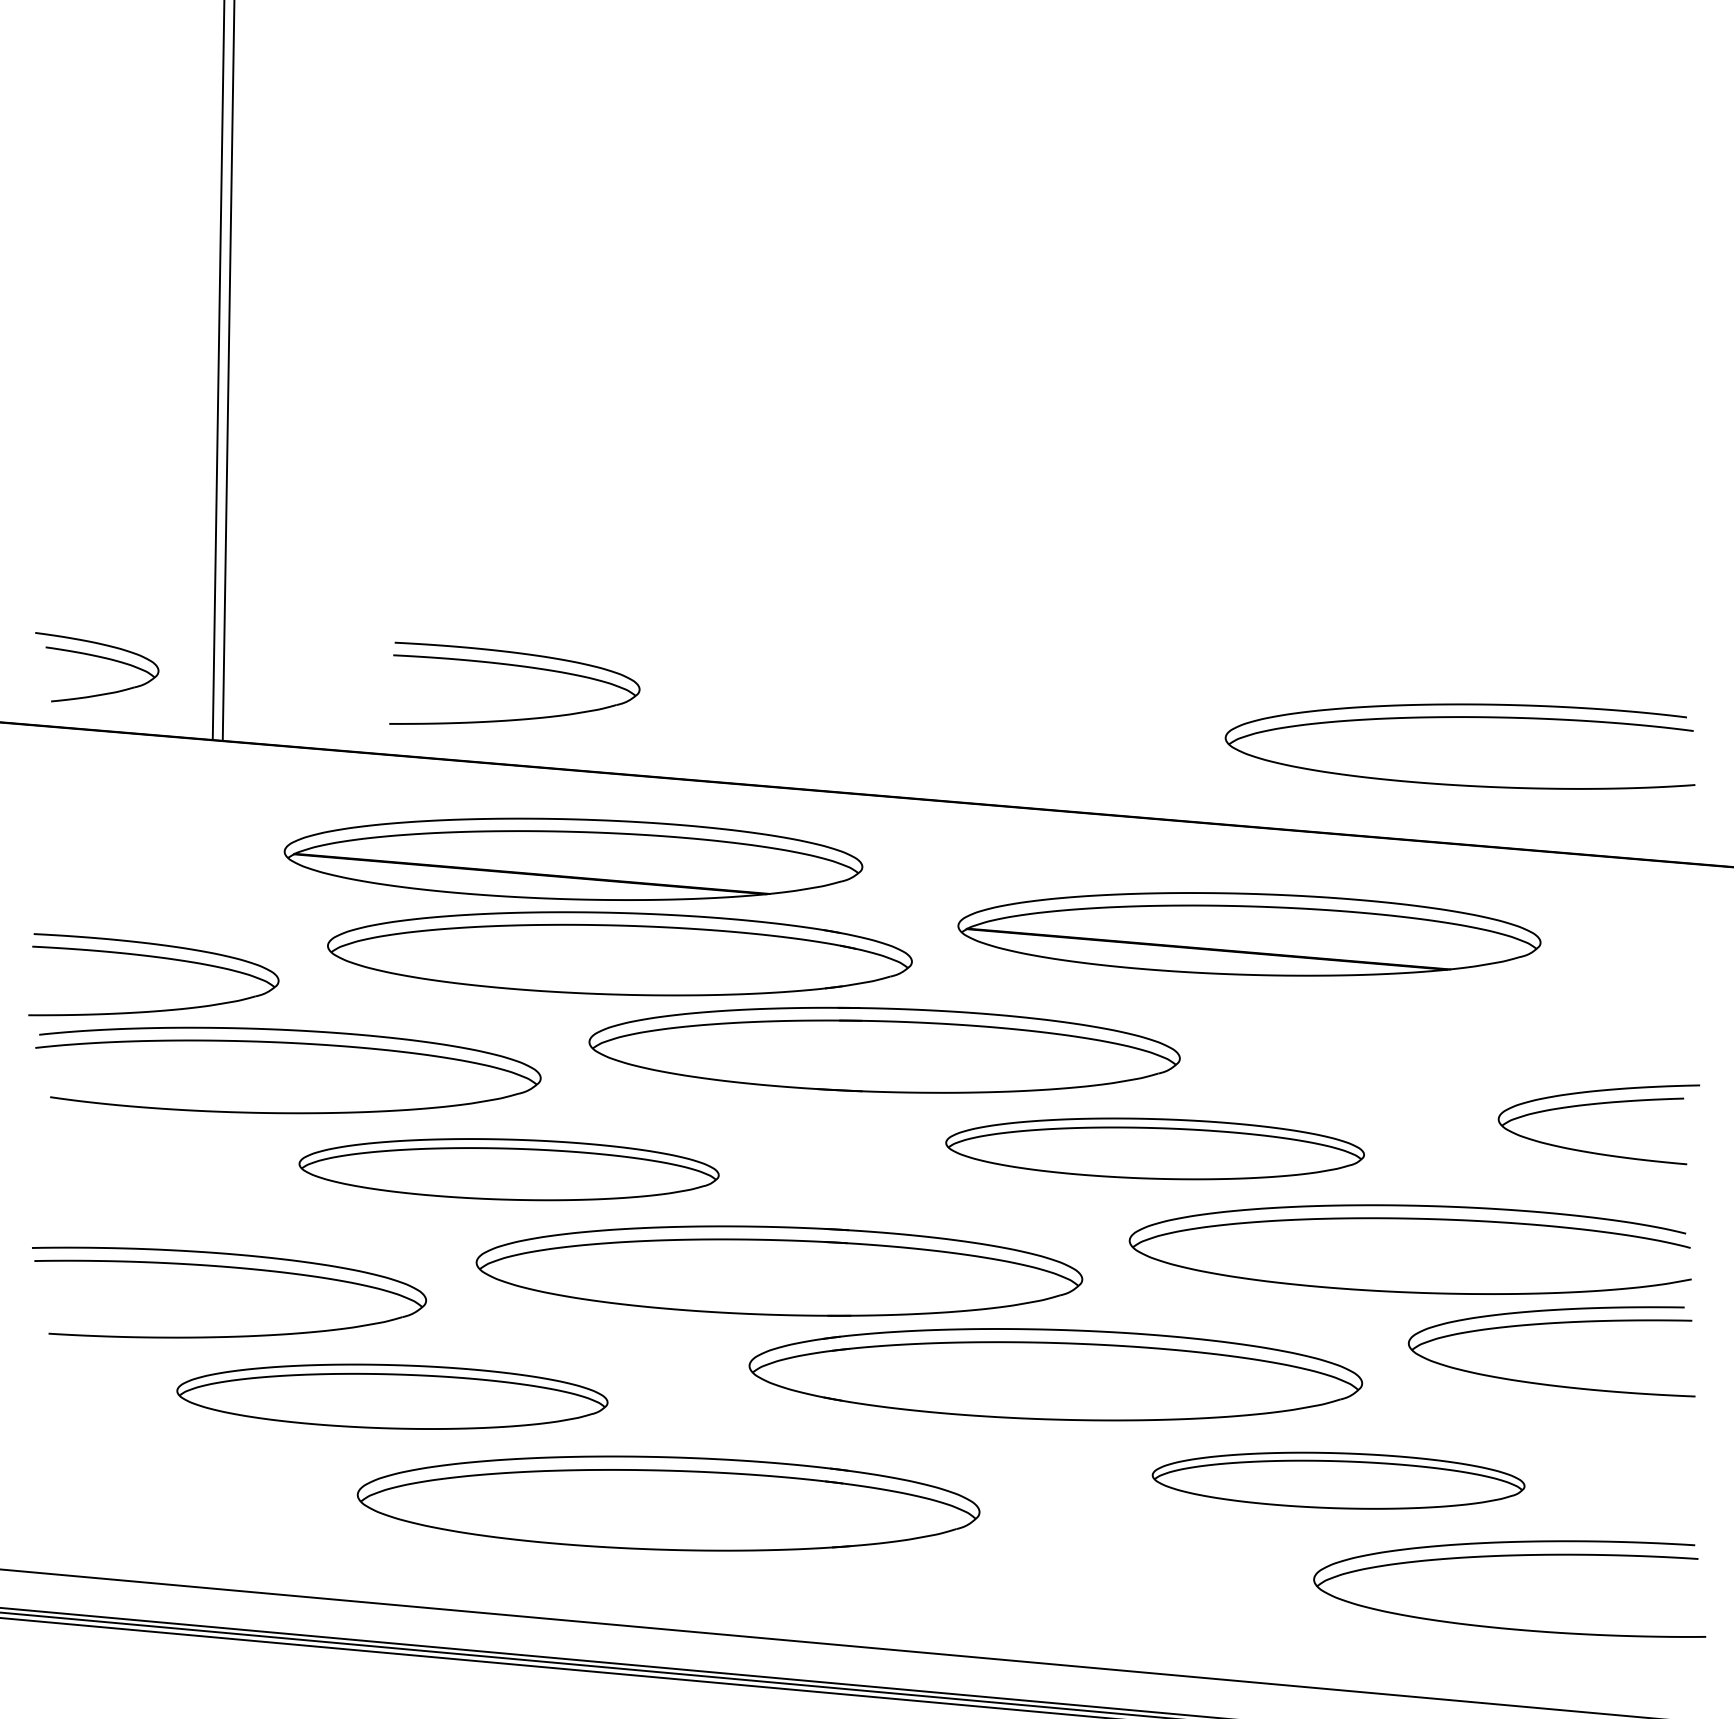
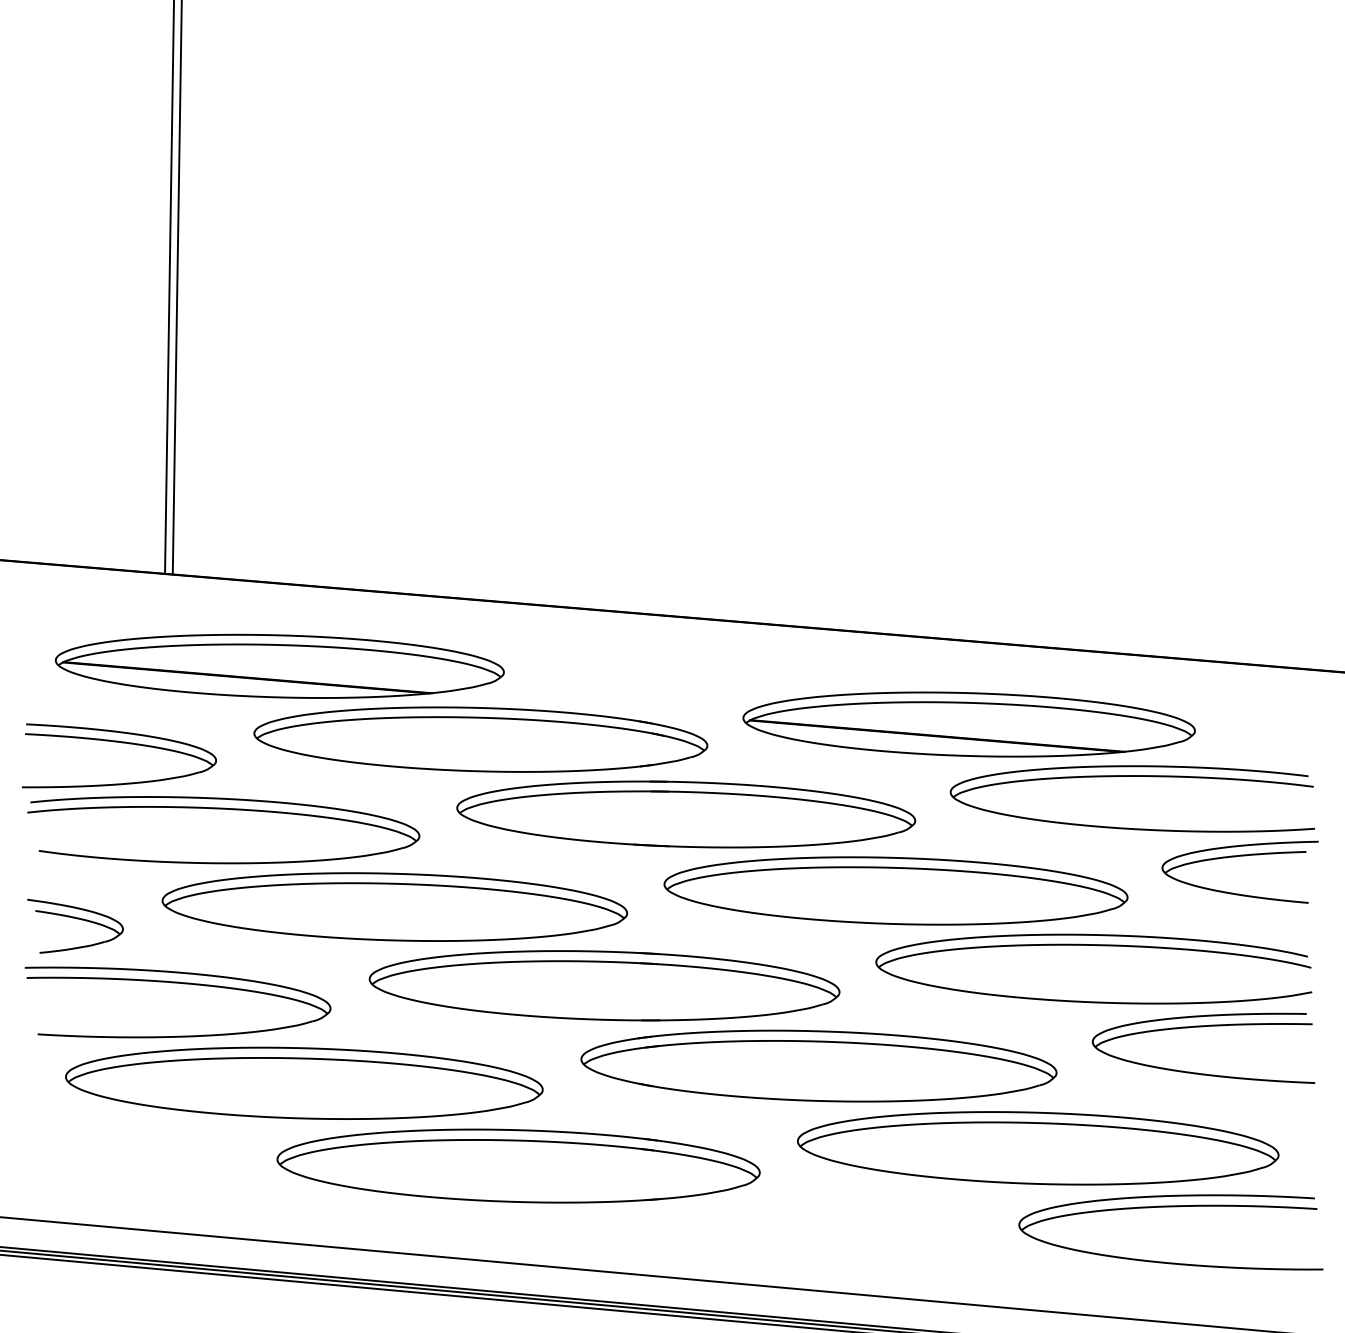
part: (99, 658) -> (77, 919), moved
part: (517, 667) -> (401, 517), removed
part: (1458, 717) -> (1131, 776), moved
part: (573, 858) -> (279, 665), moved
part: (1154, 1148) -> (895, 890), size x1.43
part: (508, 1168) -> (394, 906), size x1.43
part: (392, 1395) -> (304, 1082), size x1.43
part: (1338, 1480) -> (1038, 1148), size x1.67

